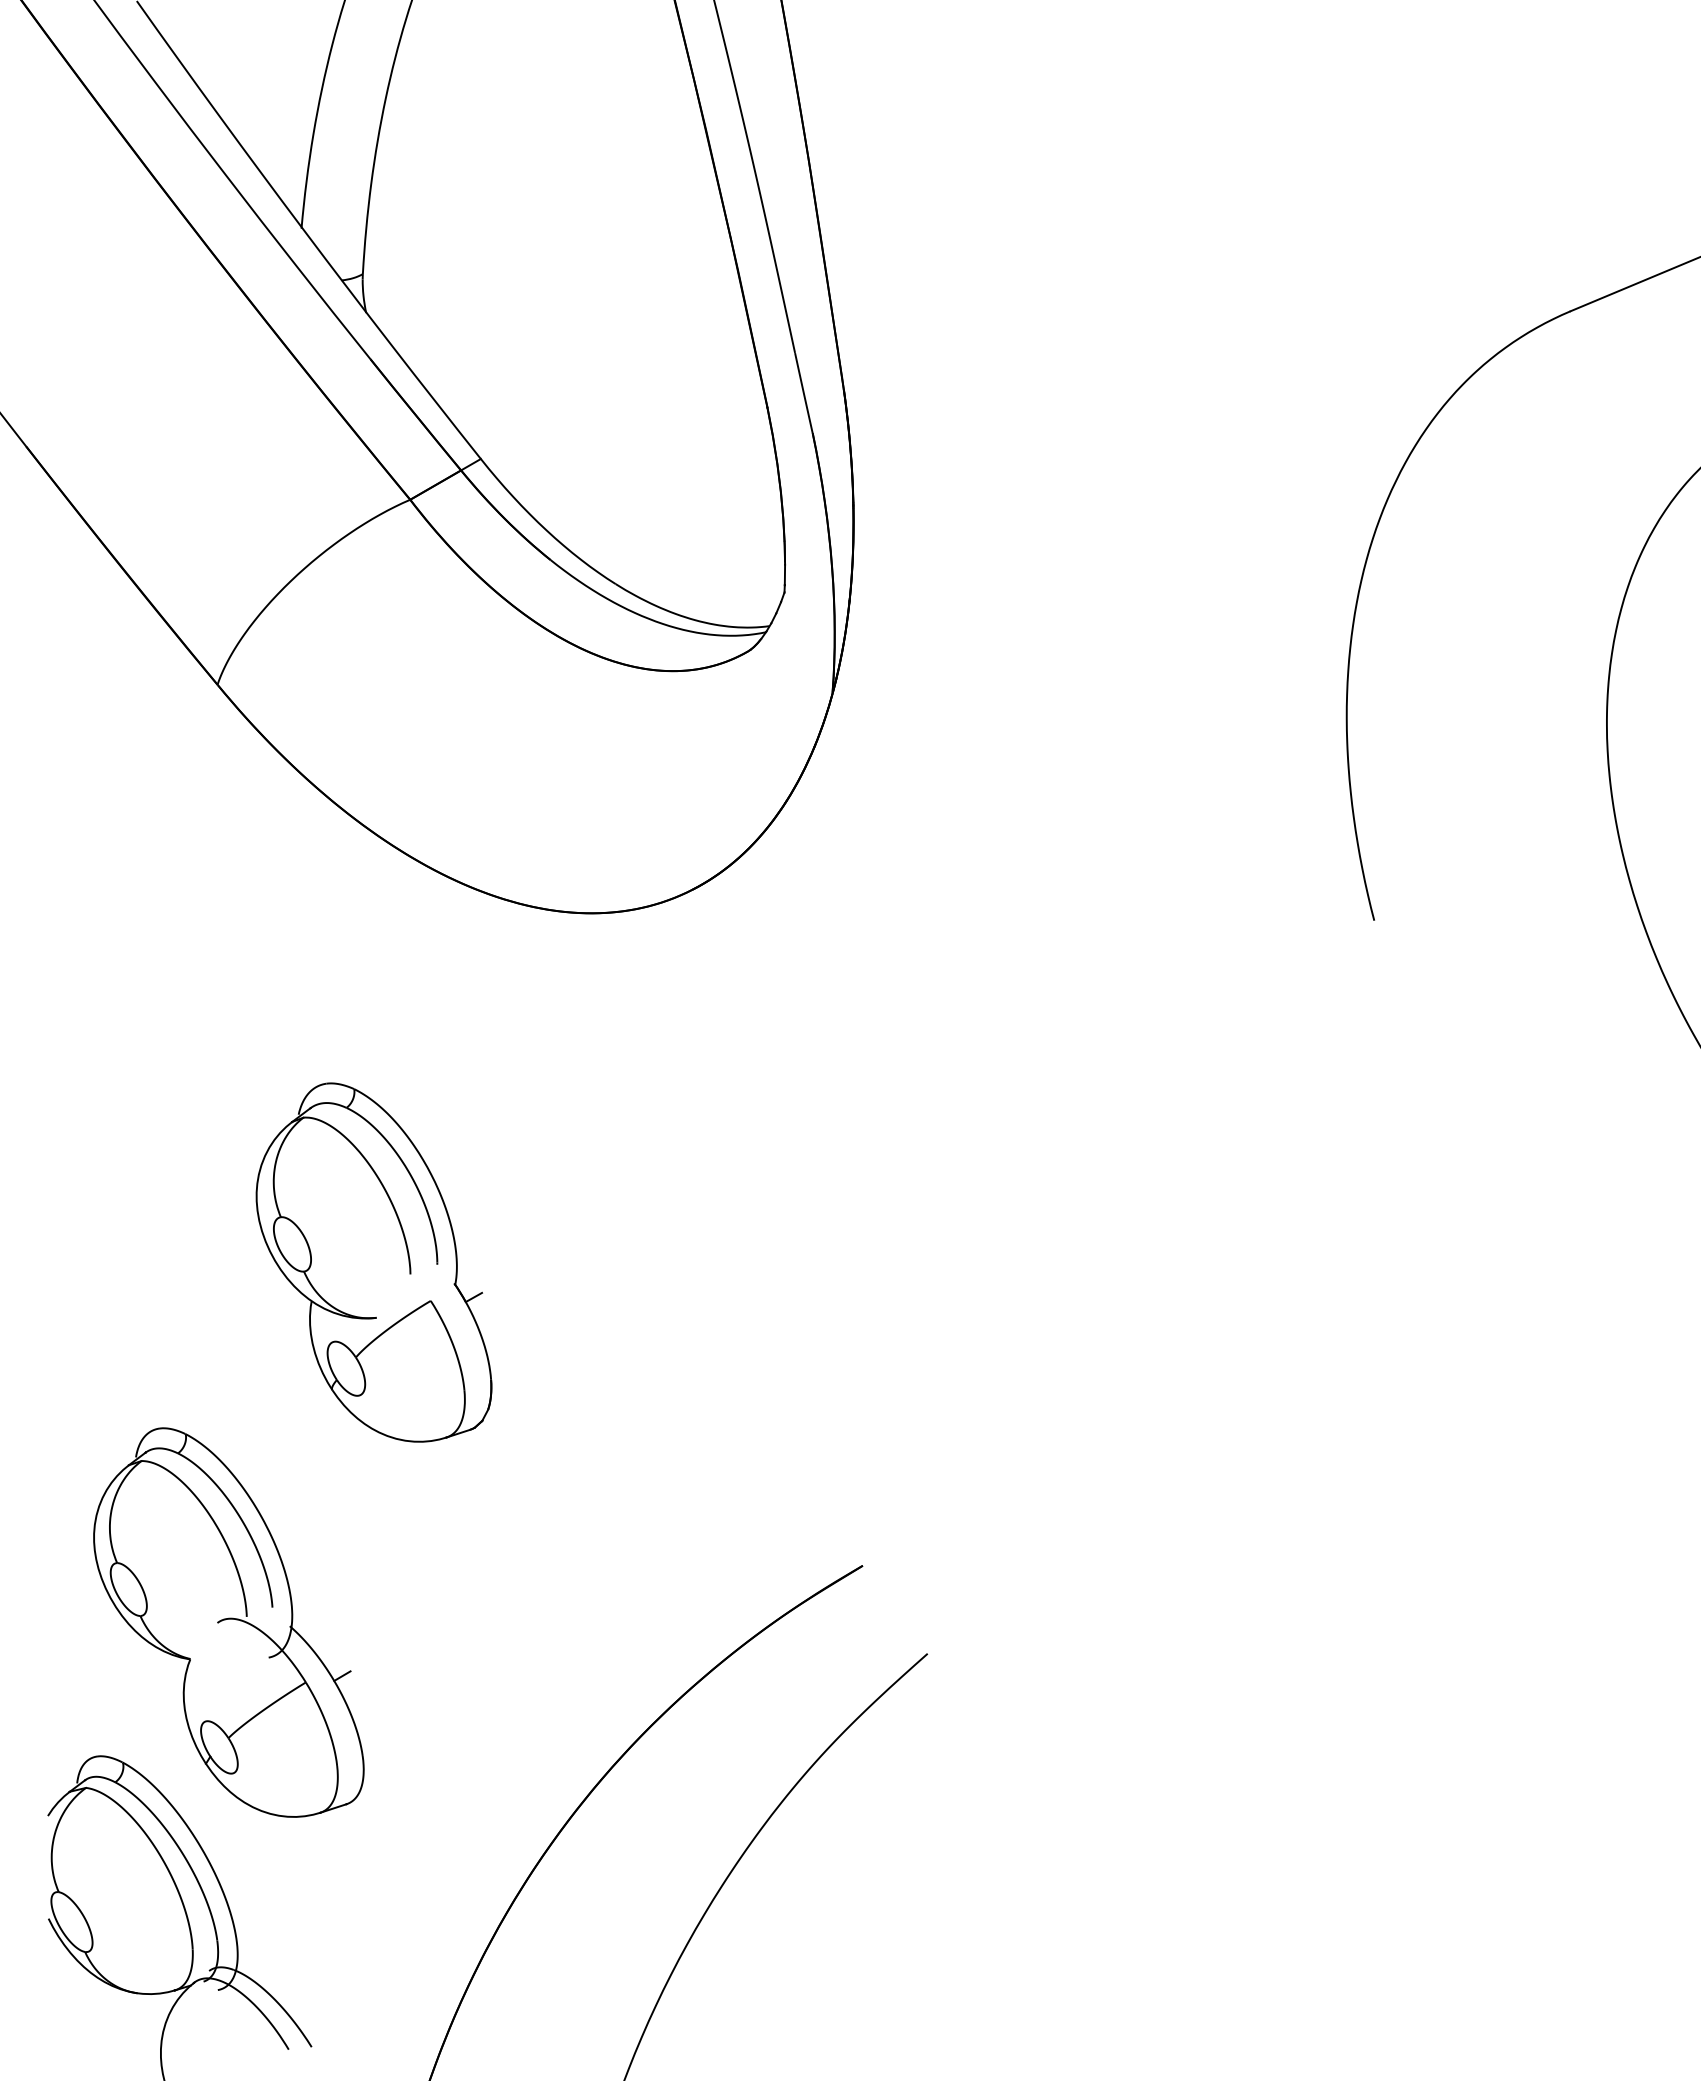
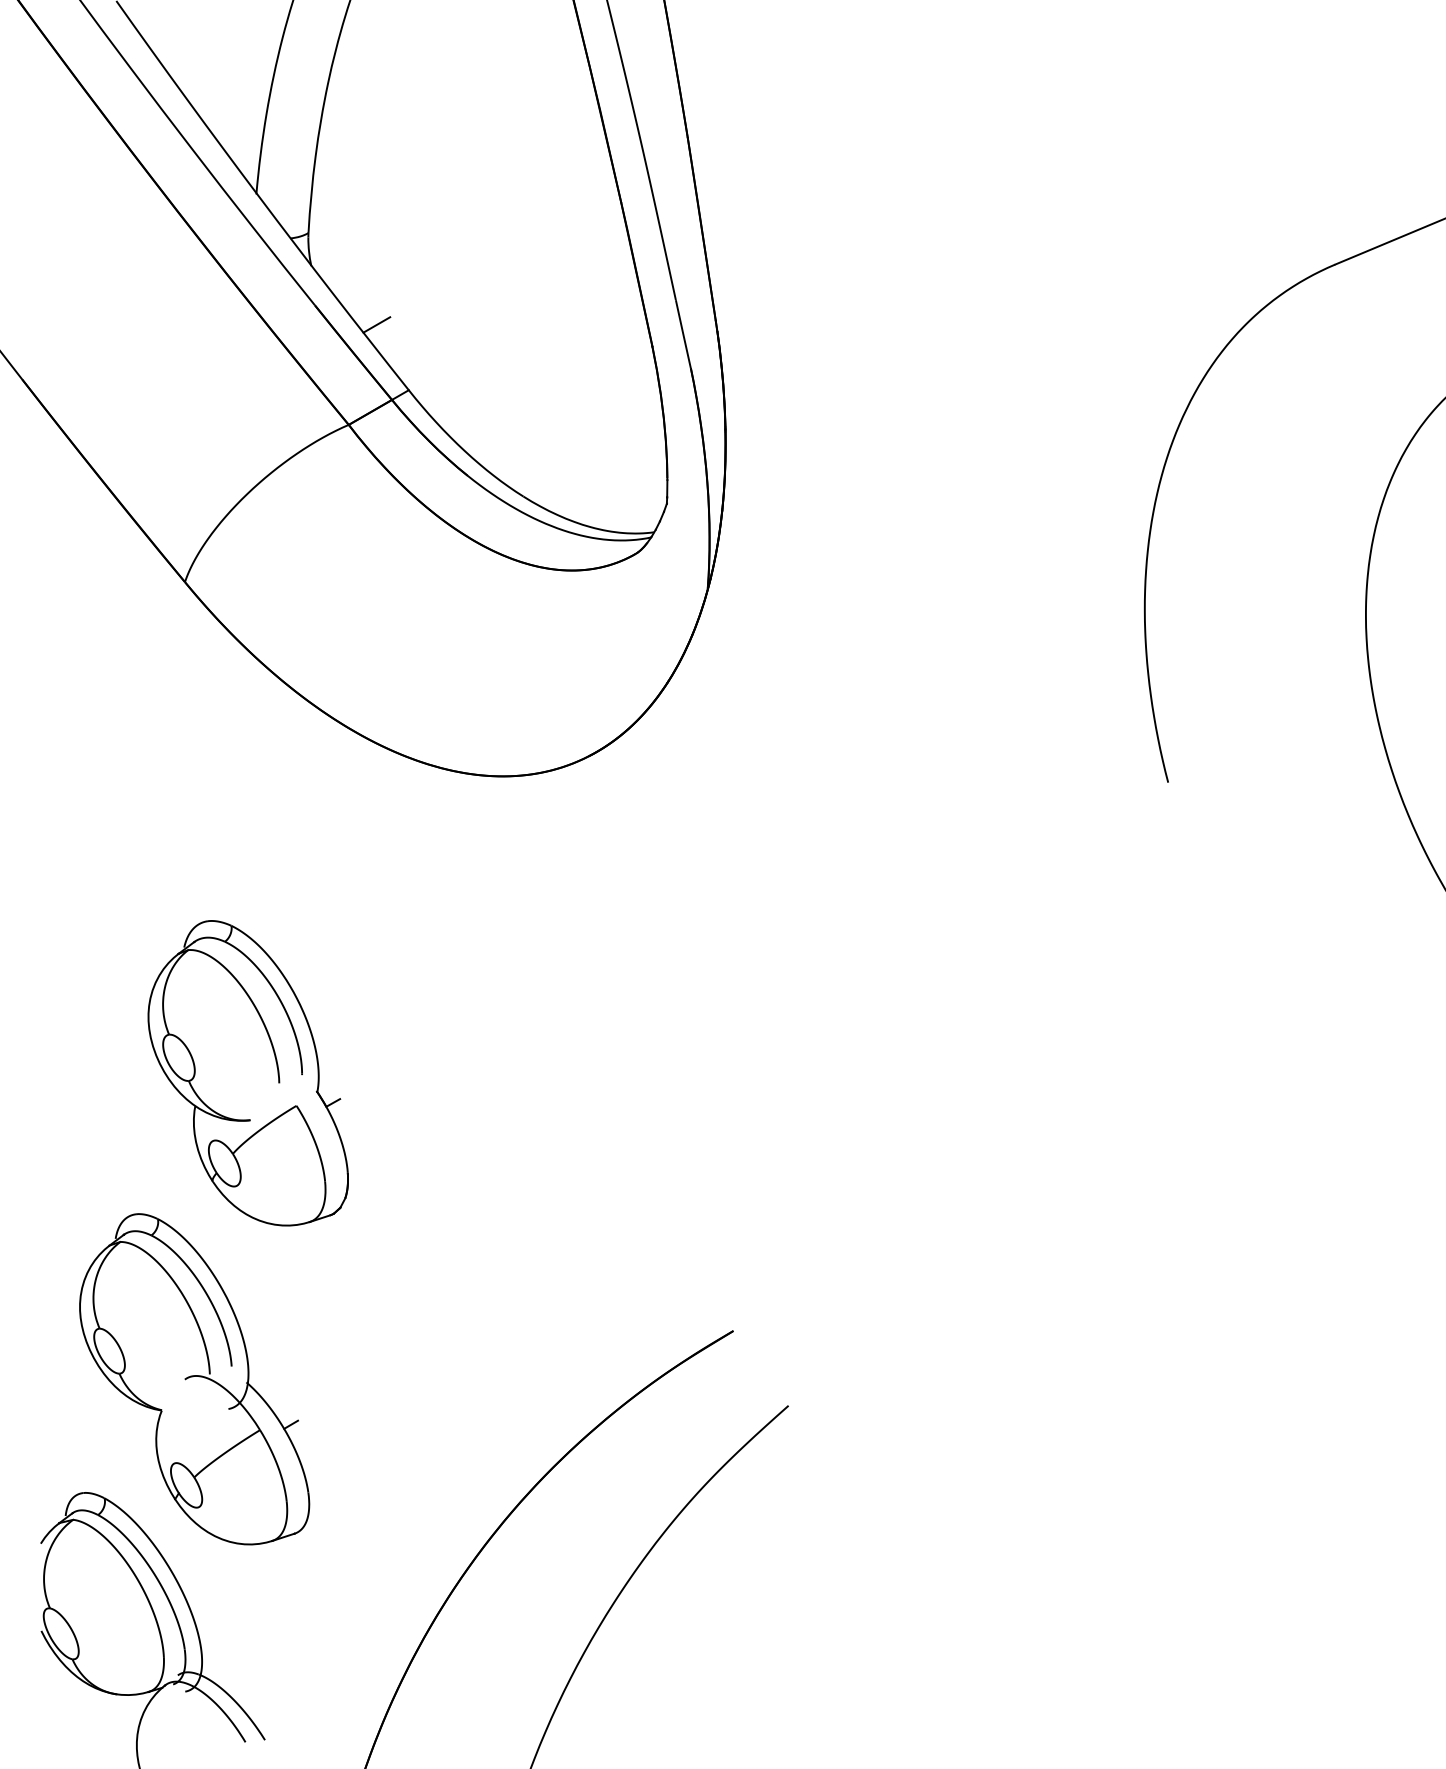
line: (442, 382) -> (376, 325), added
part: (373, 1262) -> (247, 1073), moved

